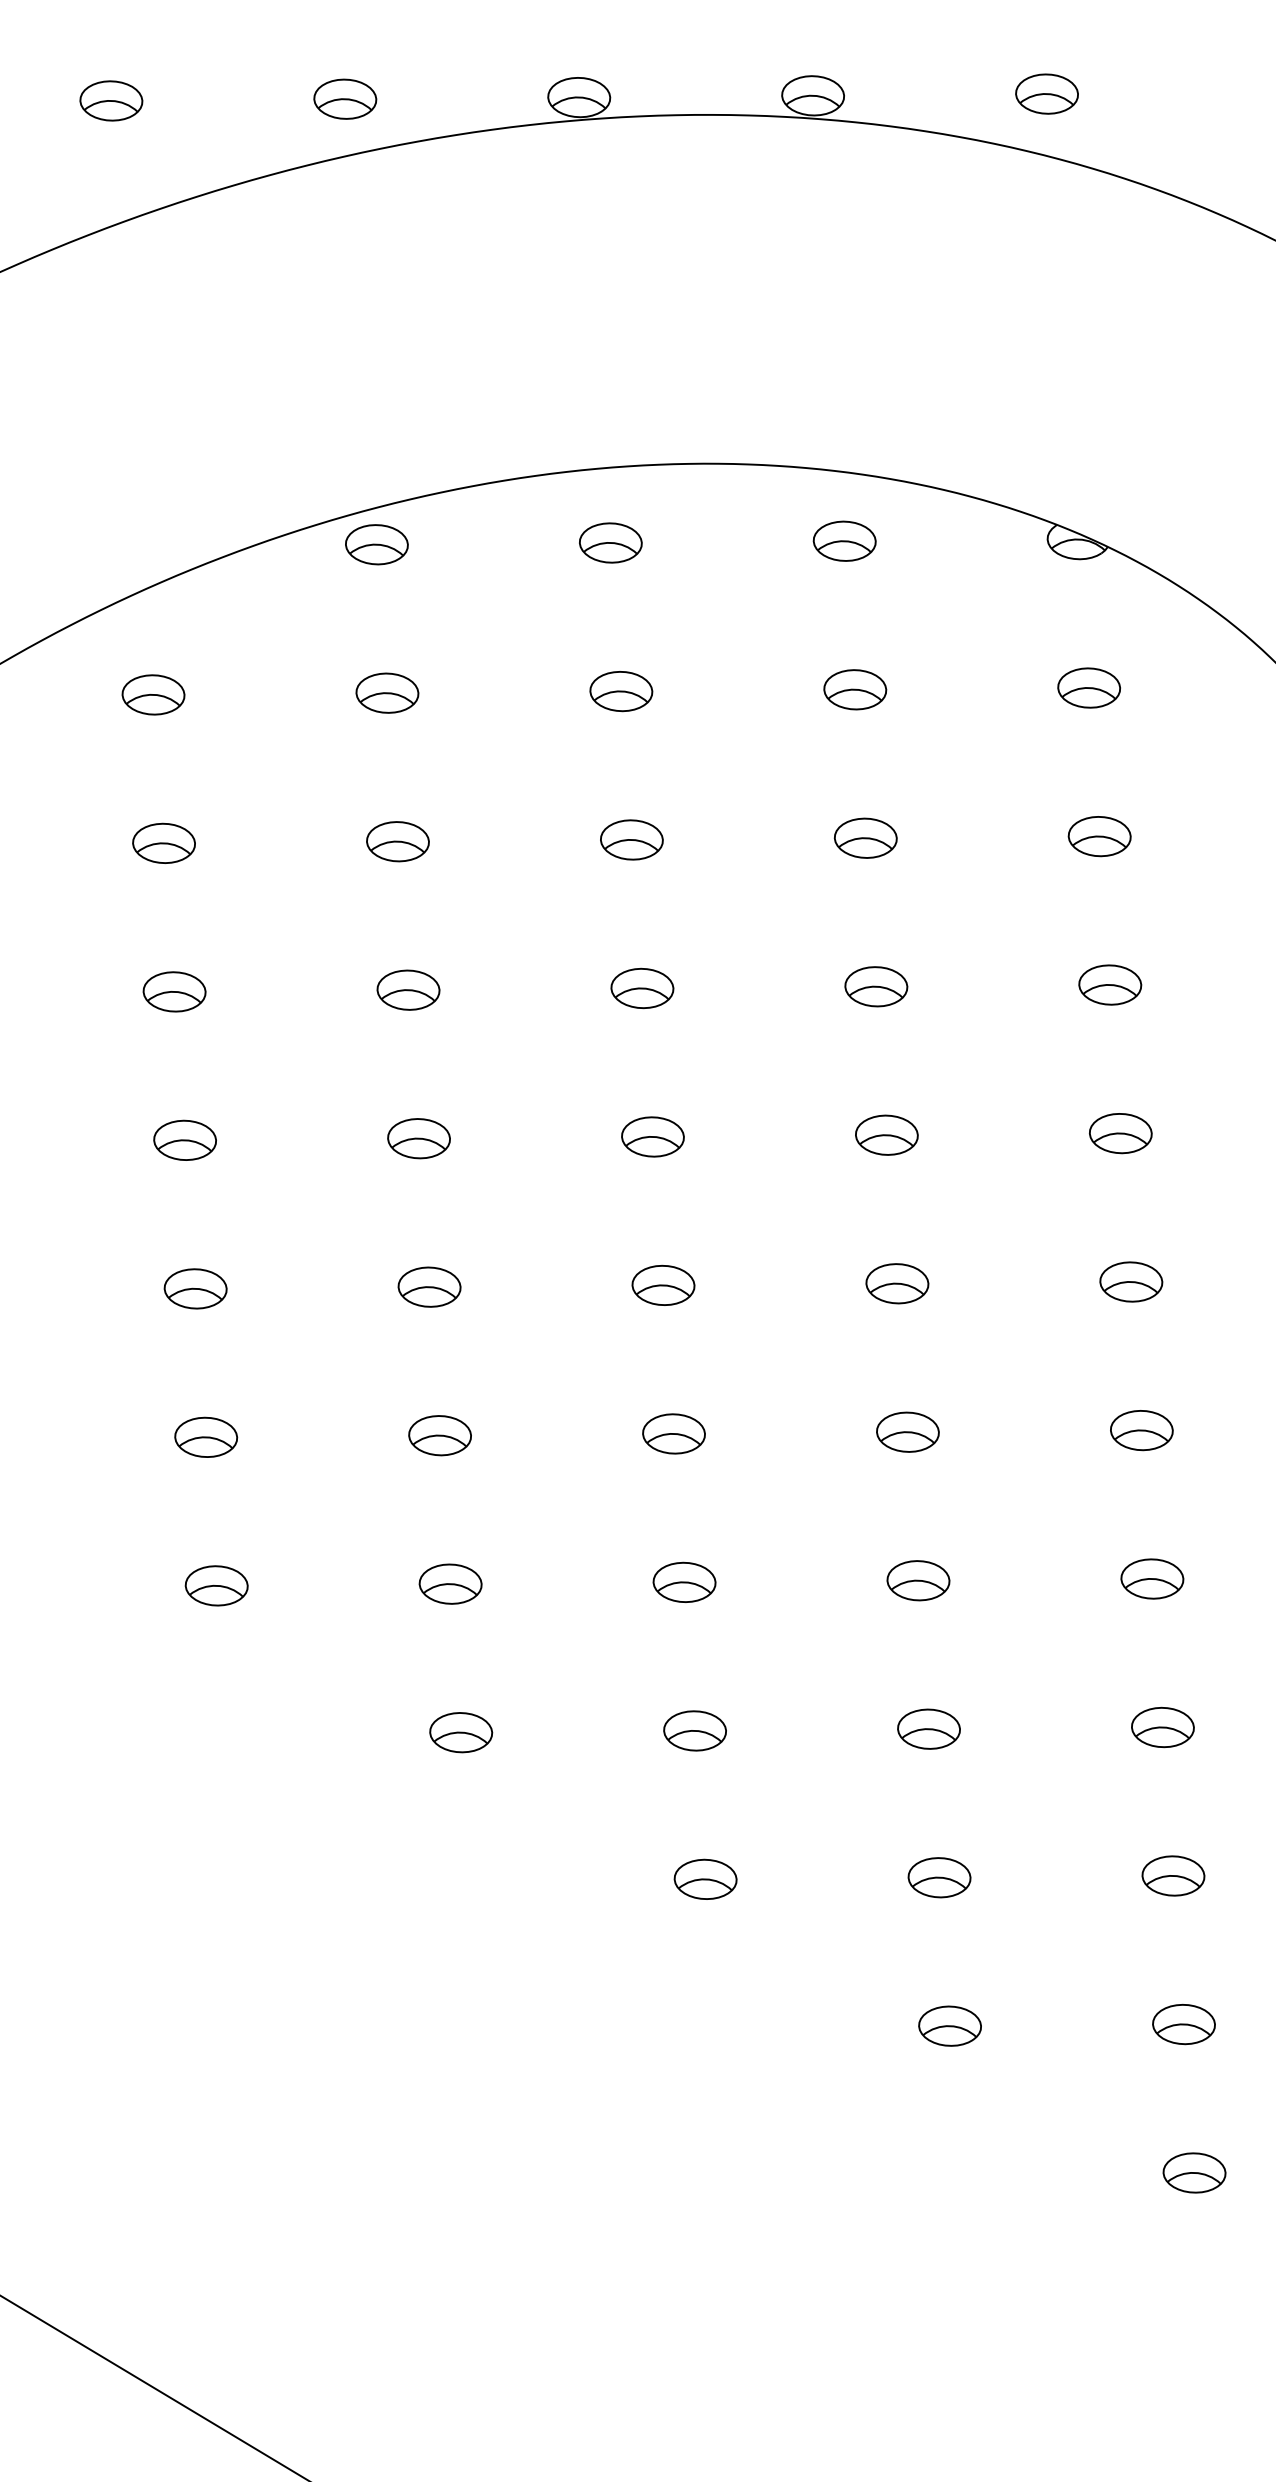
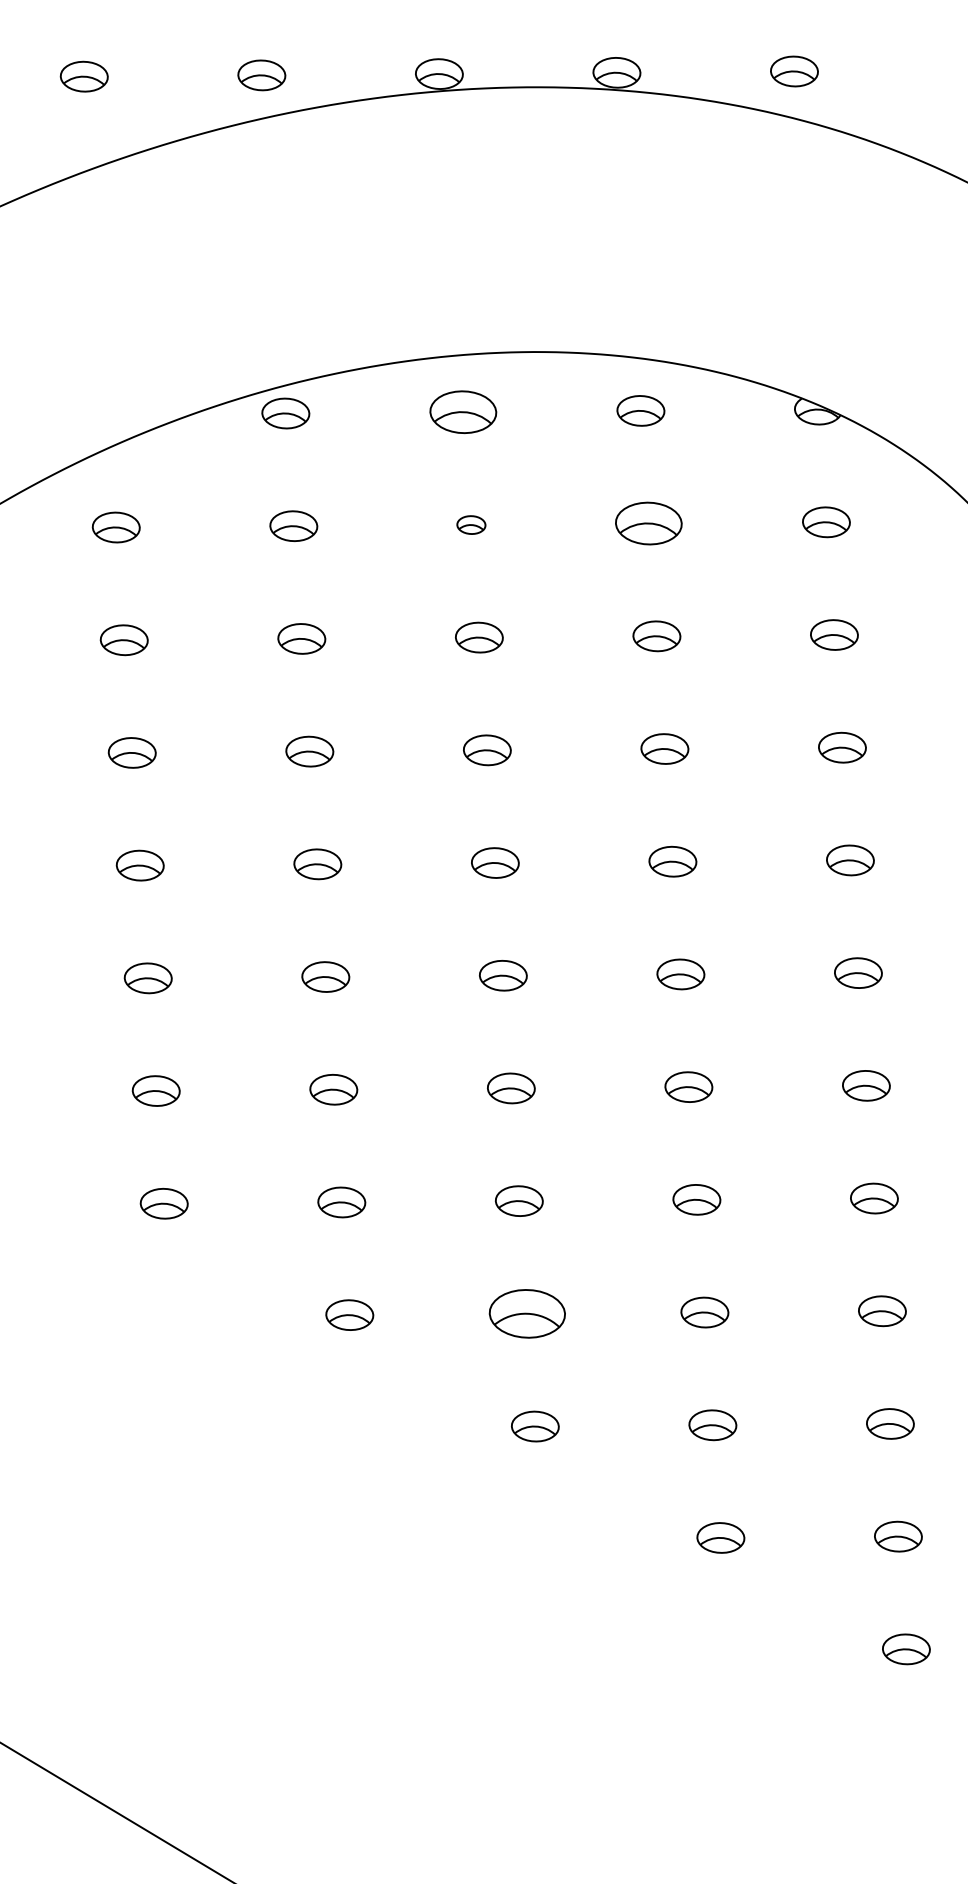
part: (610, 542) -> (463, 411), size x1.4
part: (855, 689) -> (649, 523), size x1.4
part: (621, 691) -> (471, 524), size x0.6
part: (694, 1730) -> (526, 1313), size x1.6

